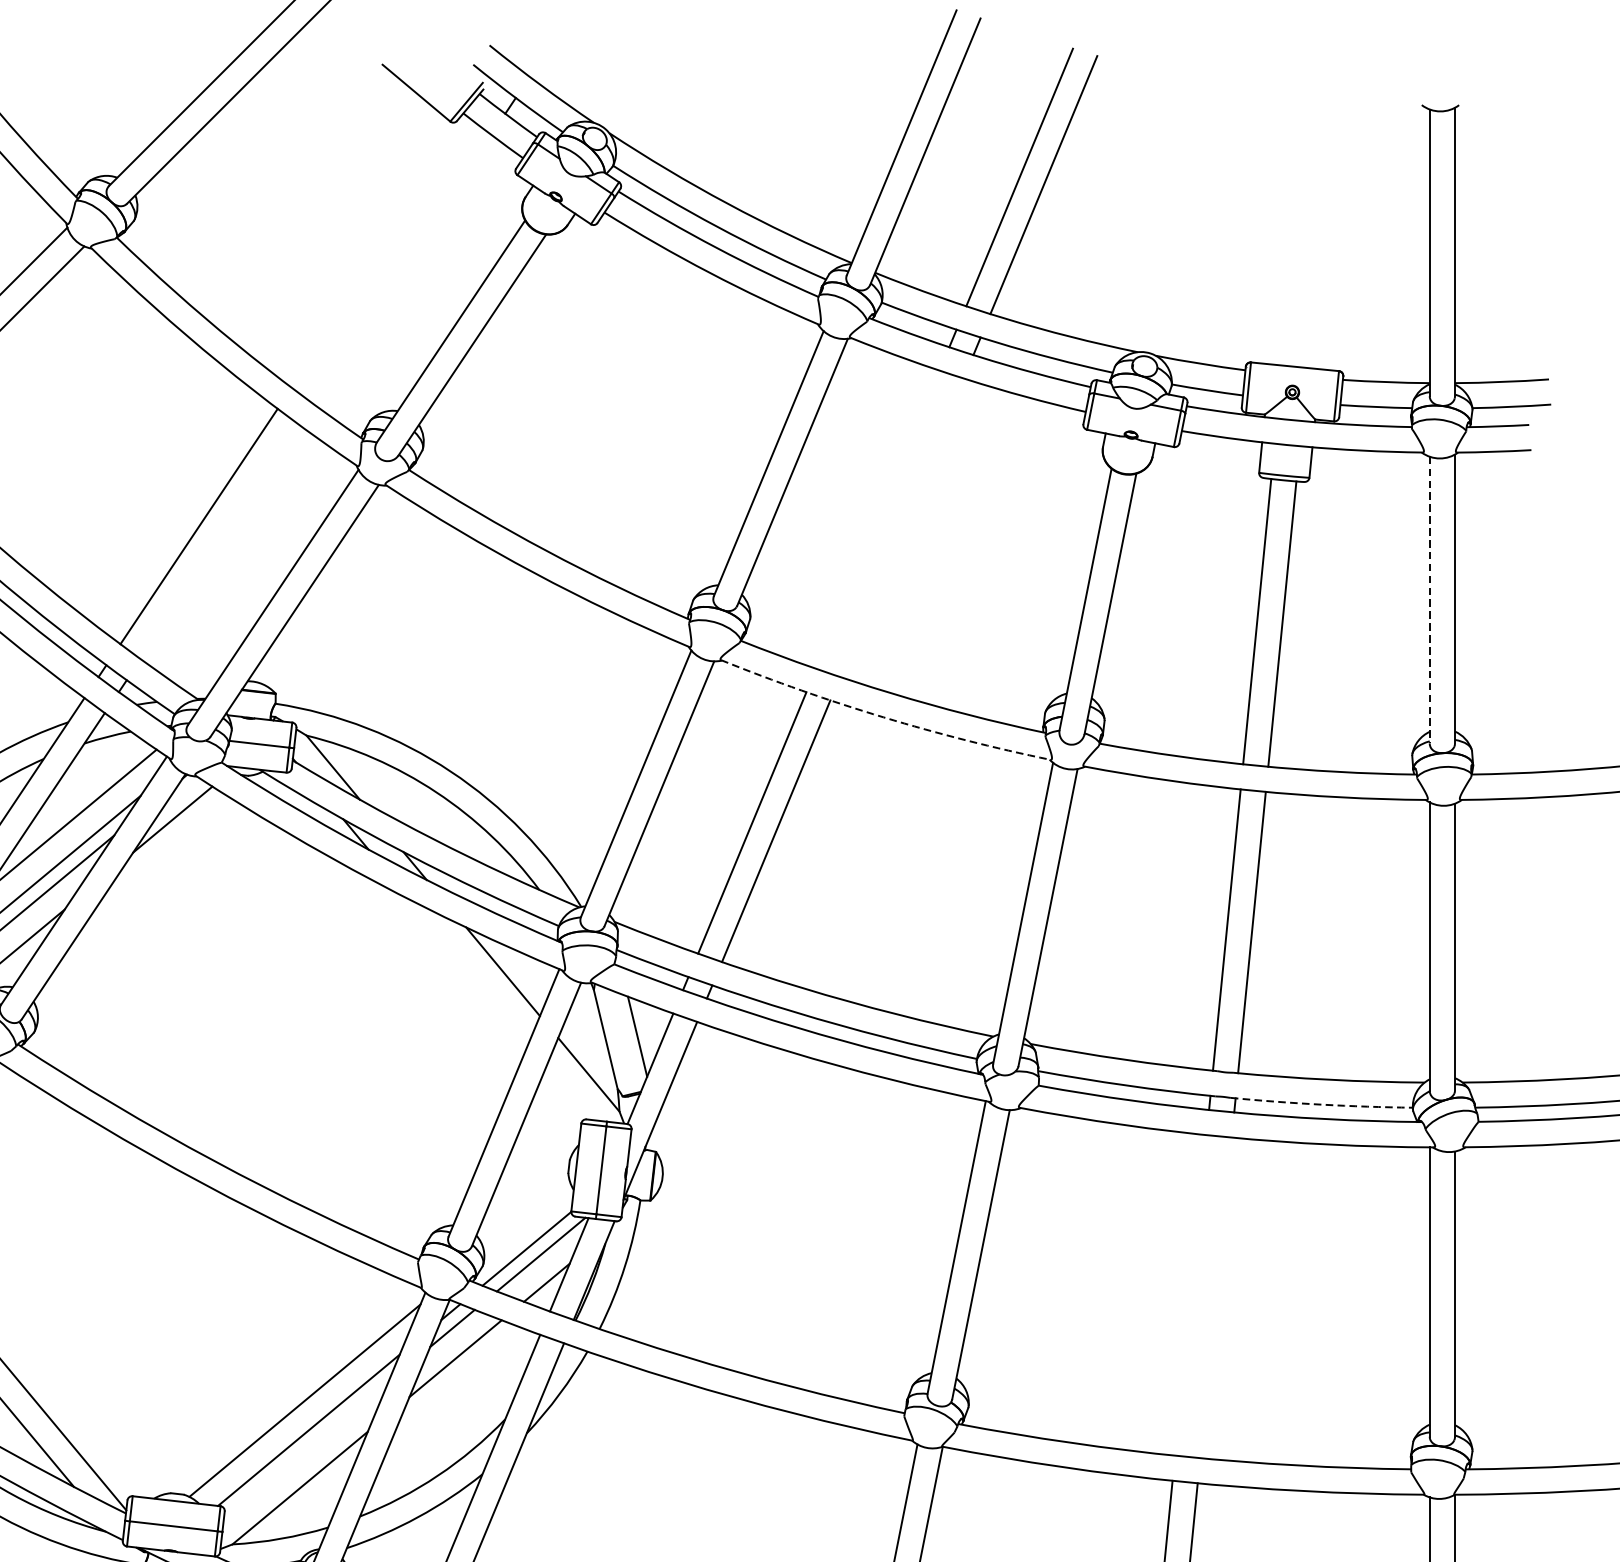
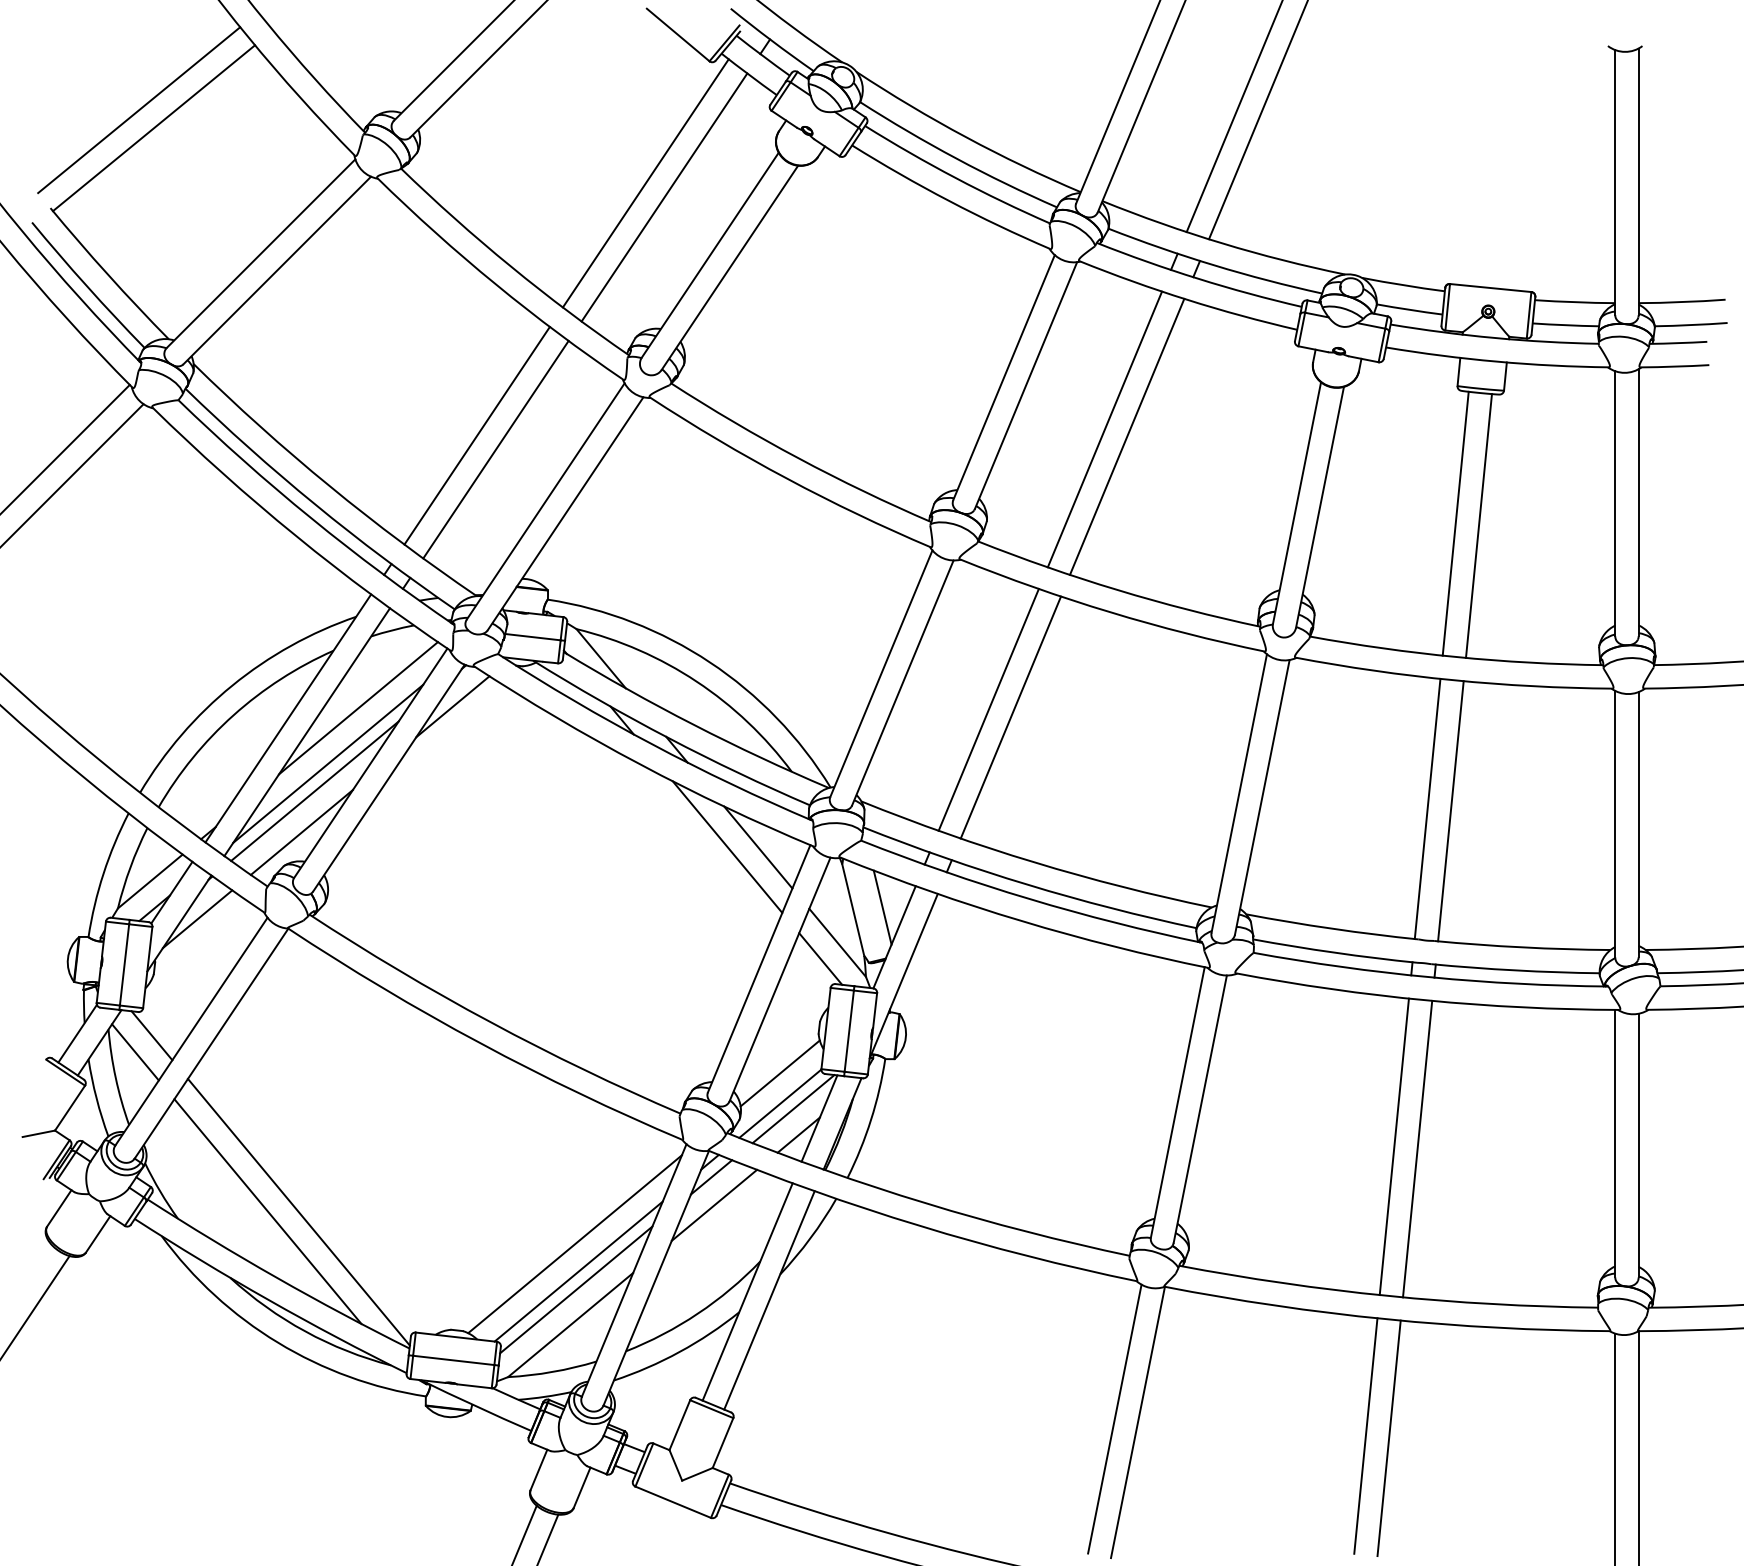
line: (381, 253) -> (645, 183), added
line: (401, 268) -> (664, 197), added
line: (877, 519) -> (1104, 429), added
line: (901, 527) -> (1126, 436), added
line: (218, 541) -> (495, 449), added
line: (1429, 599) -> (1615, 503), dashed -> solid
arc: (883, 717) -> (1110, 612), dashed -> solid
line: (469, 970) -> (727, 846), added
line: (570, 1091) -> (820, 958), added
arc: (1321, 1104) -> (1515, 970), dashed -> solid
line: (526, 1216) -> (779, 1073), added
line: (1189, 1295) -> (1393, 1146), added
line: (1215, 1297) -> (1417, 1148), added
line: (306, 1449) -> (576, 1289), added

